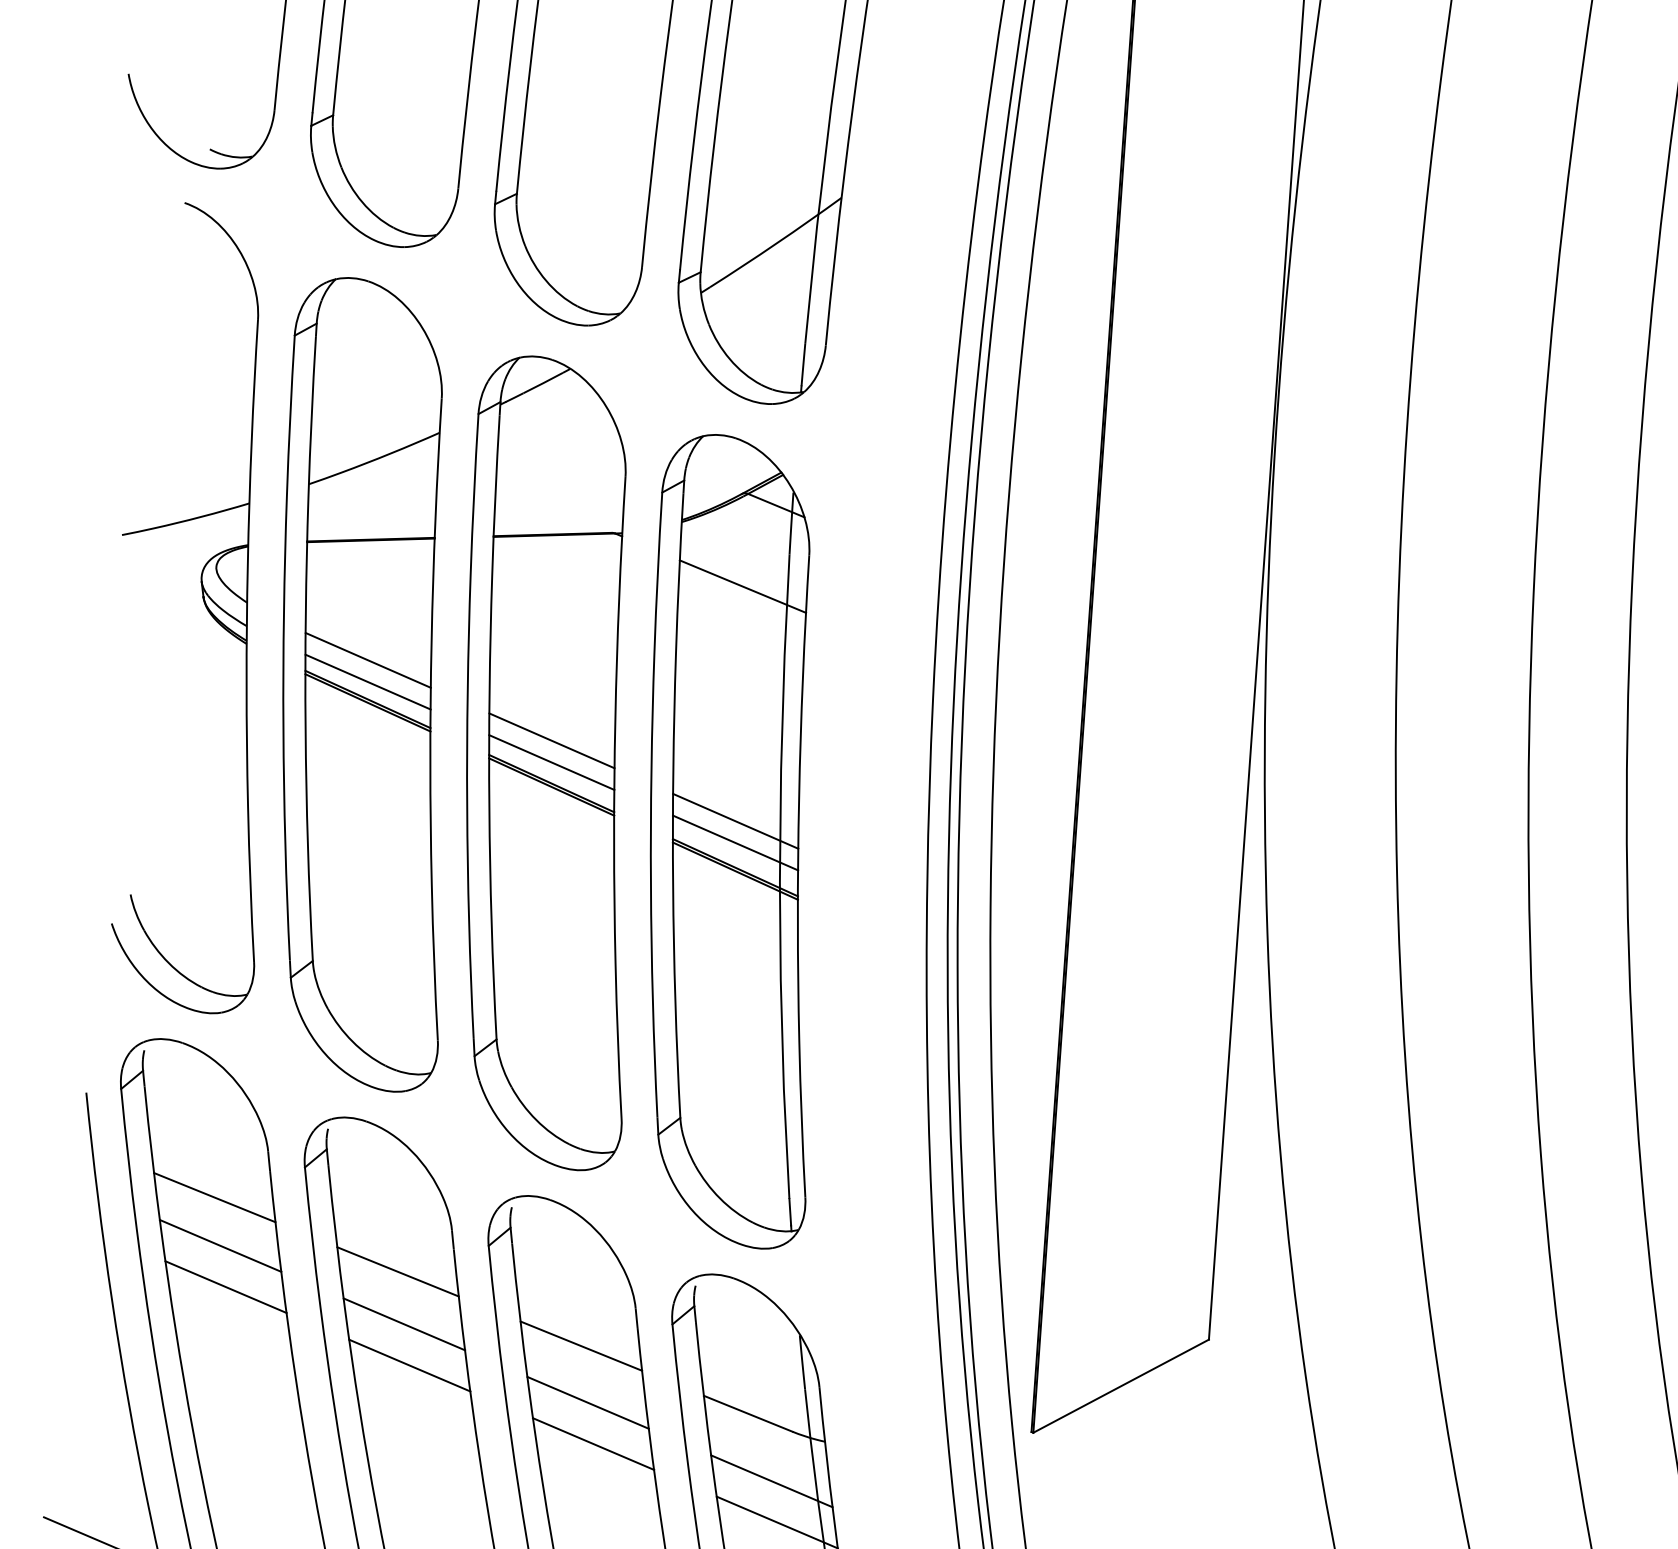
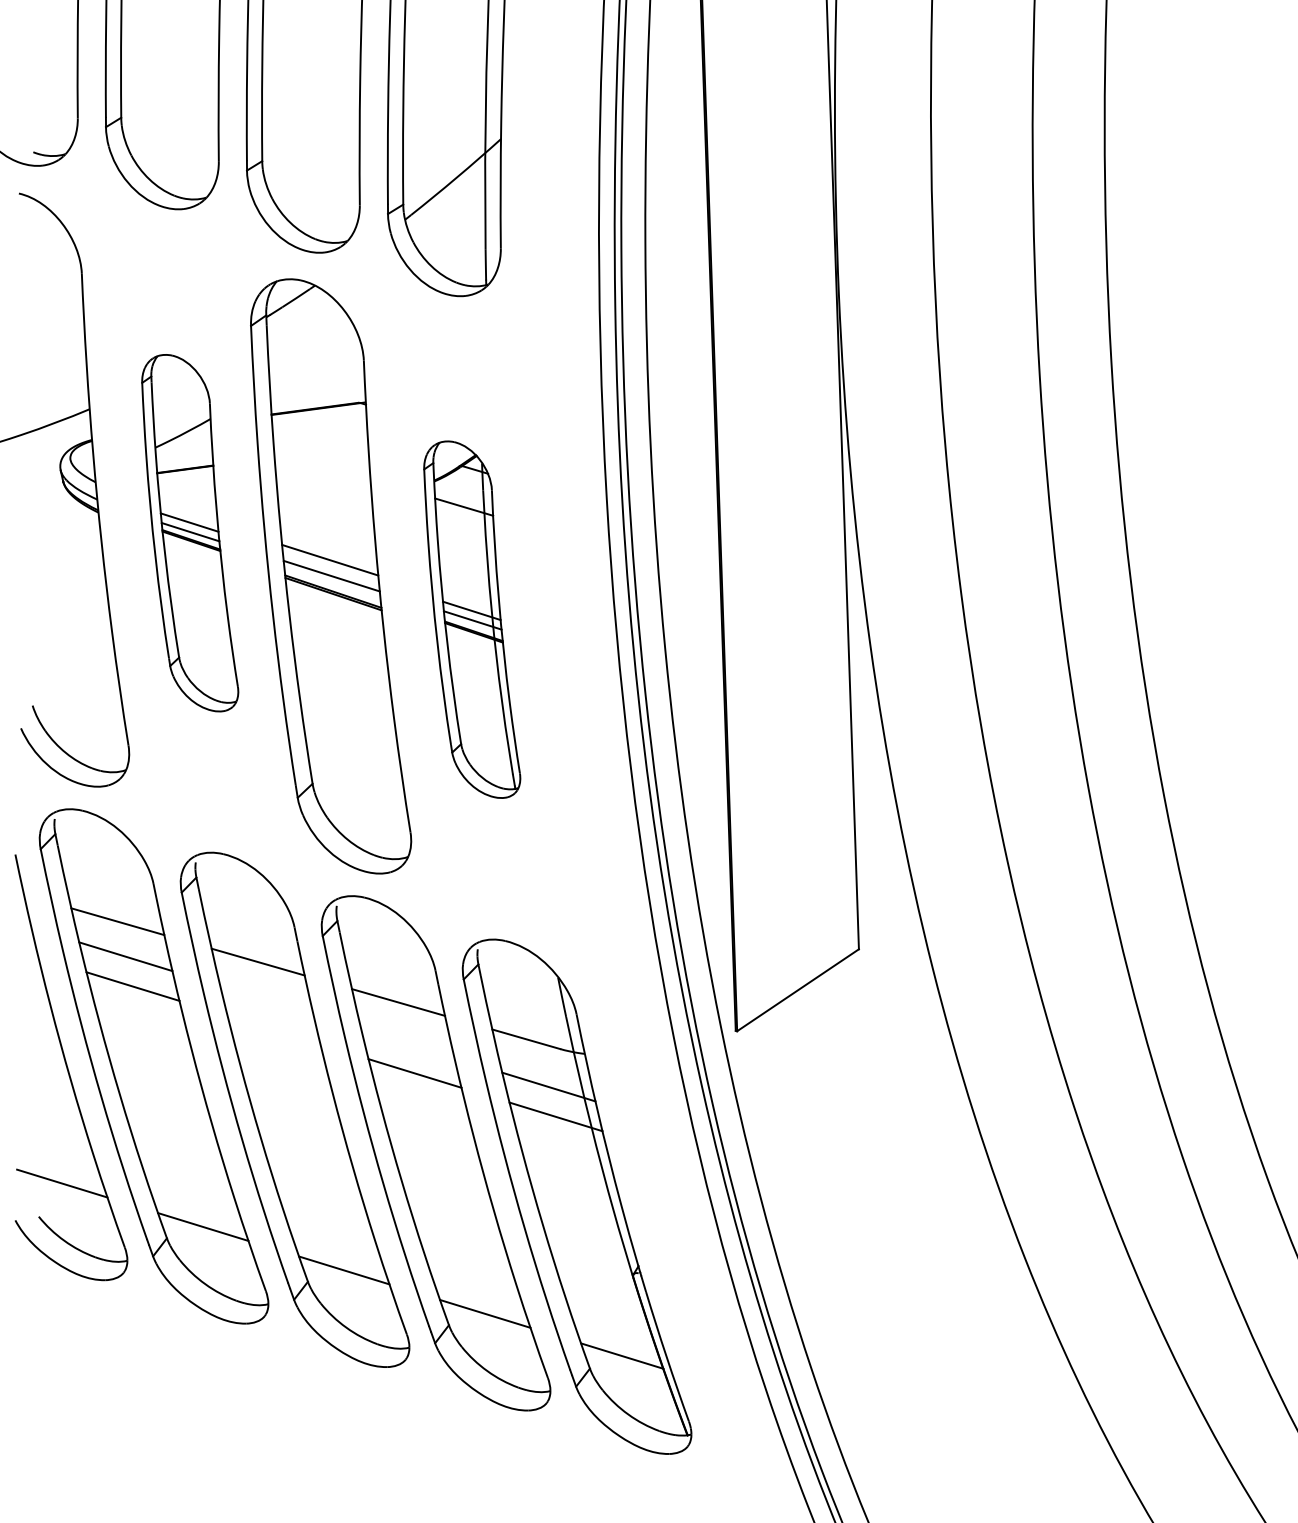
part: (367, 685) -> (190, 533), size x0.6
part: (735, 840) -> (472, 619), size x0.6
line: (403, 1323) -> (266, 999), removed
line: (409, 1364) -> (273, 1029), removed
line: (587, 1402) -> (407, 1043), removed

